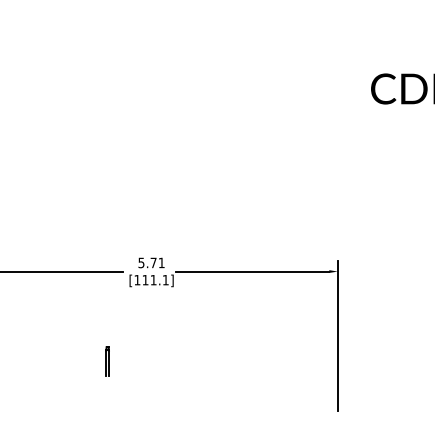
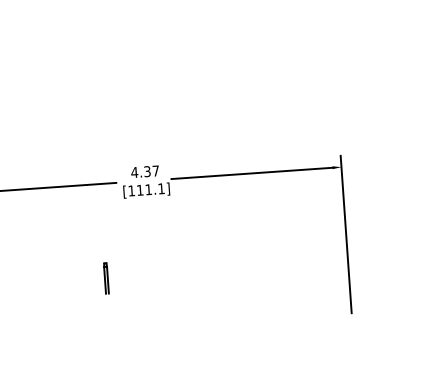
text: (151, 262) -> (145, 171), 5.71 -> 4.37

